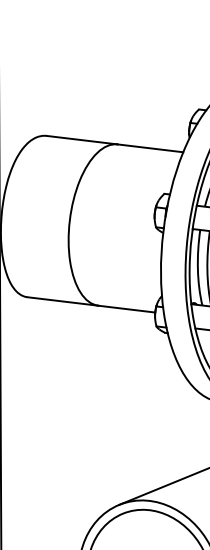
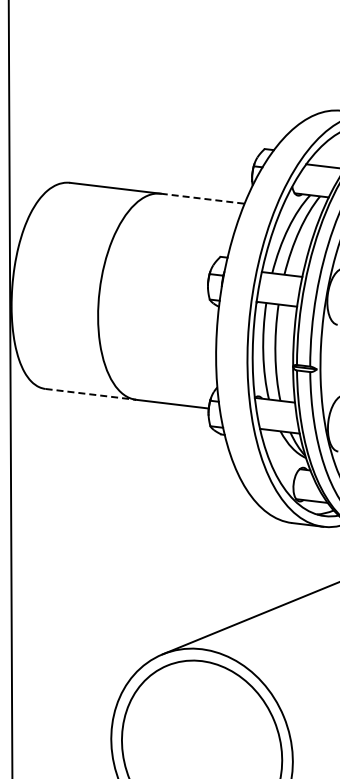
line: (151, 148) -> (203, 198), solid -> dashed
line: (62, 301) -> (90, 394), solid -> dashed

